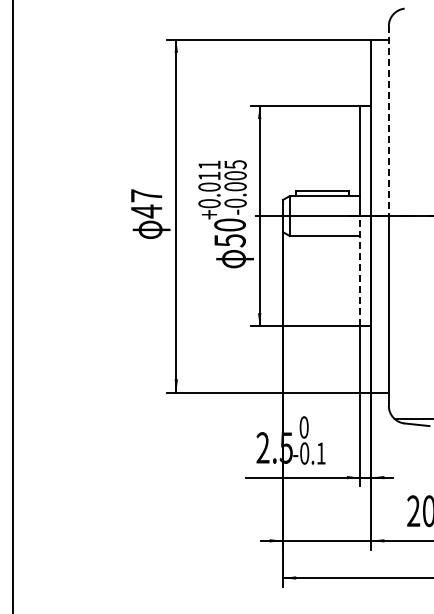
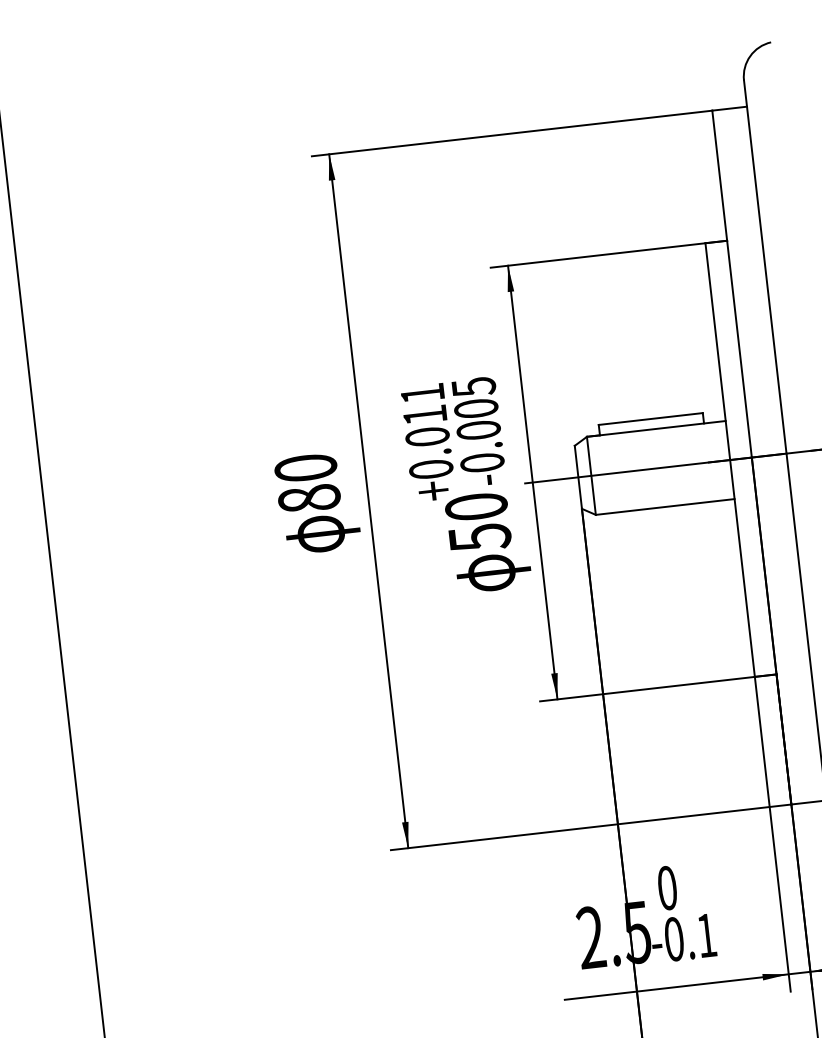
line: (388, 121) -> (764, 267), dashed -> solid
text: (146, 203) -> (307, 483), 47 -> 80
line: (360, 270) -> (743, 566), dashed -> solid

